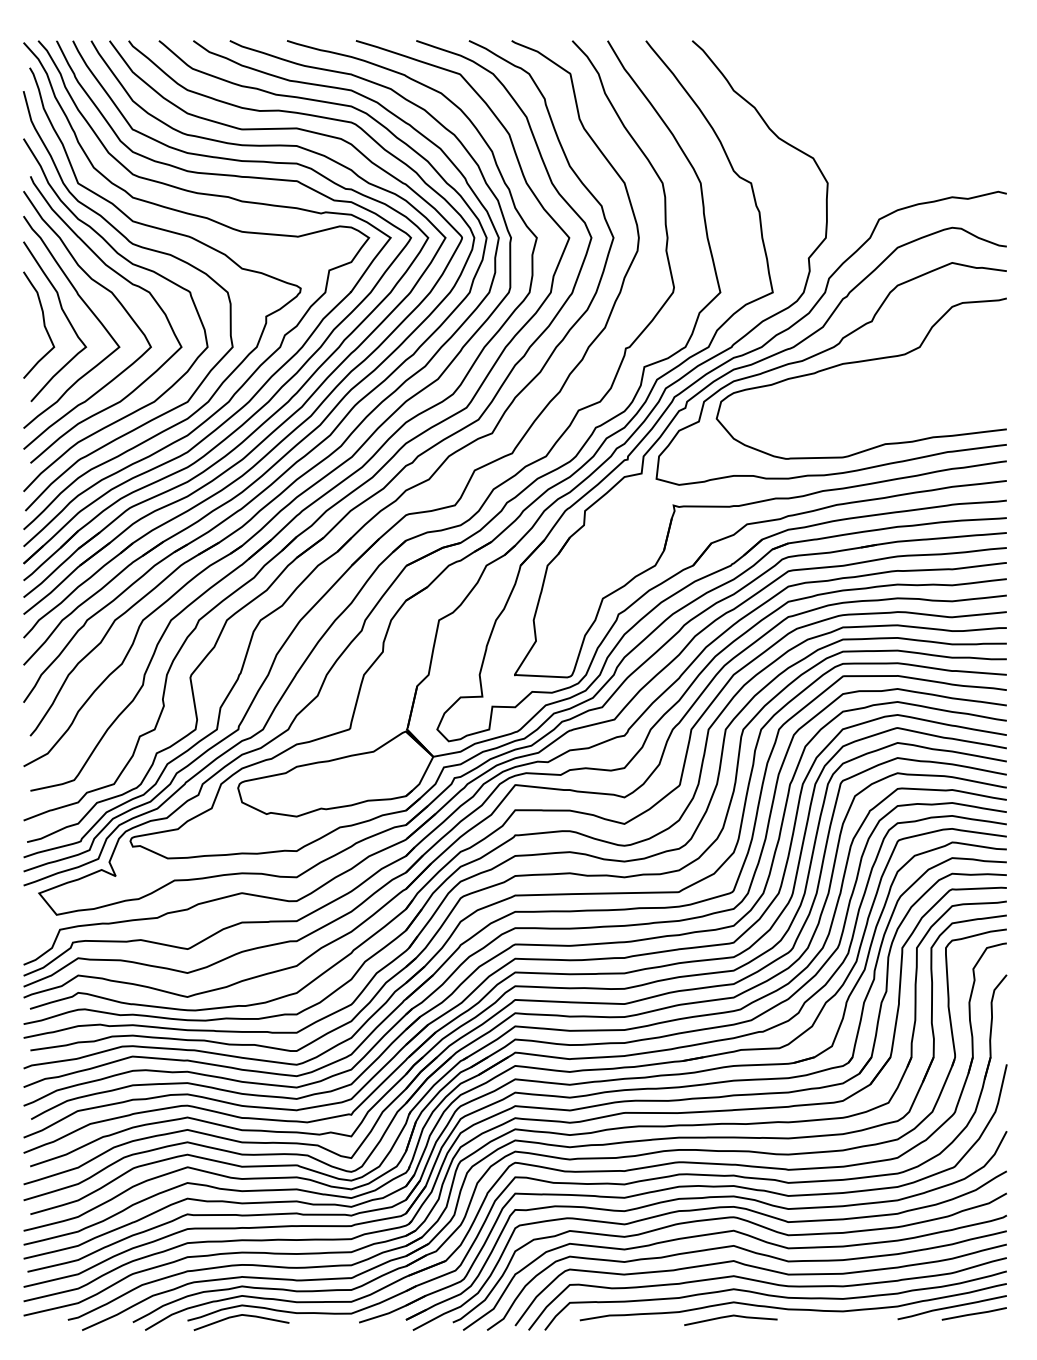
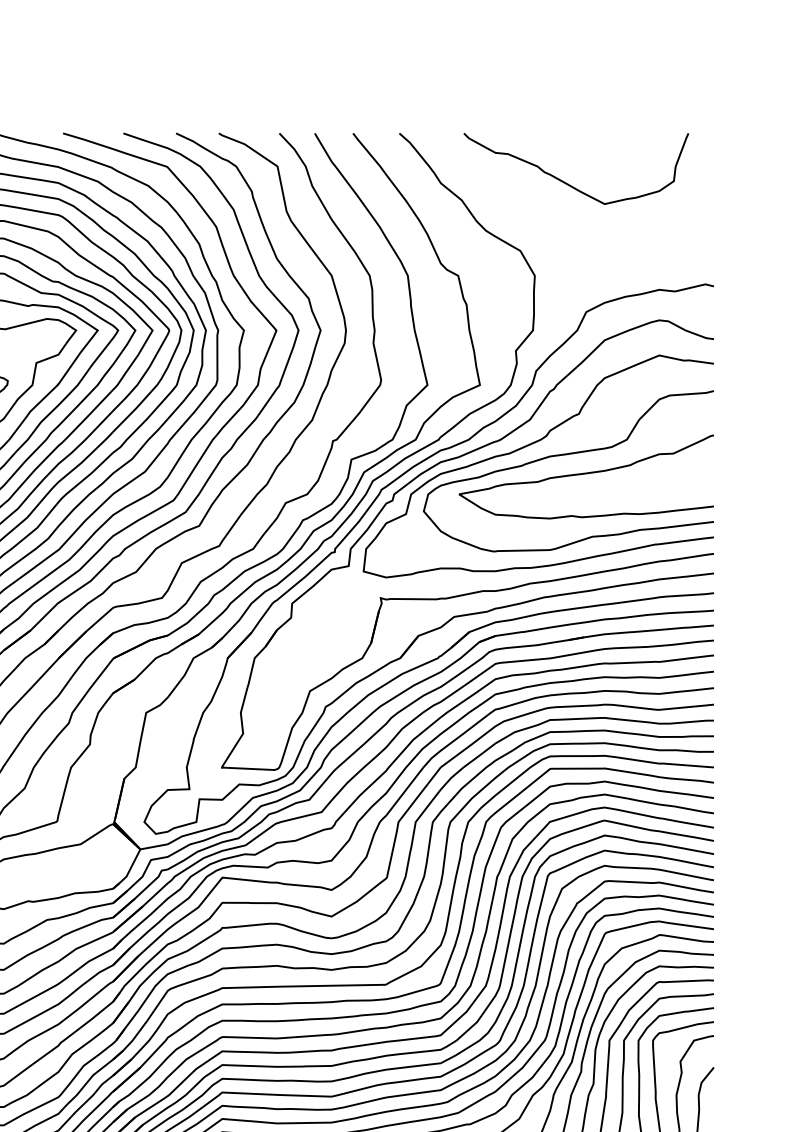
curve: (862, 91) -> (569, 184), added
curve: (876, 382) -> (583, 475), added

